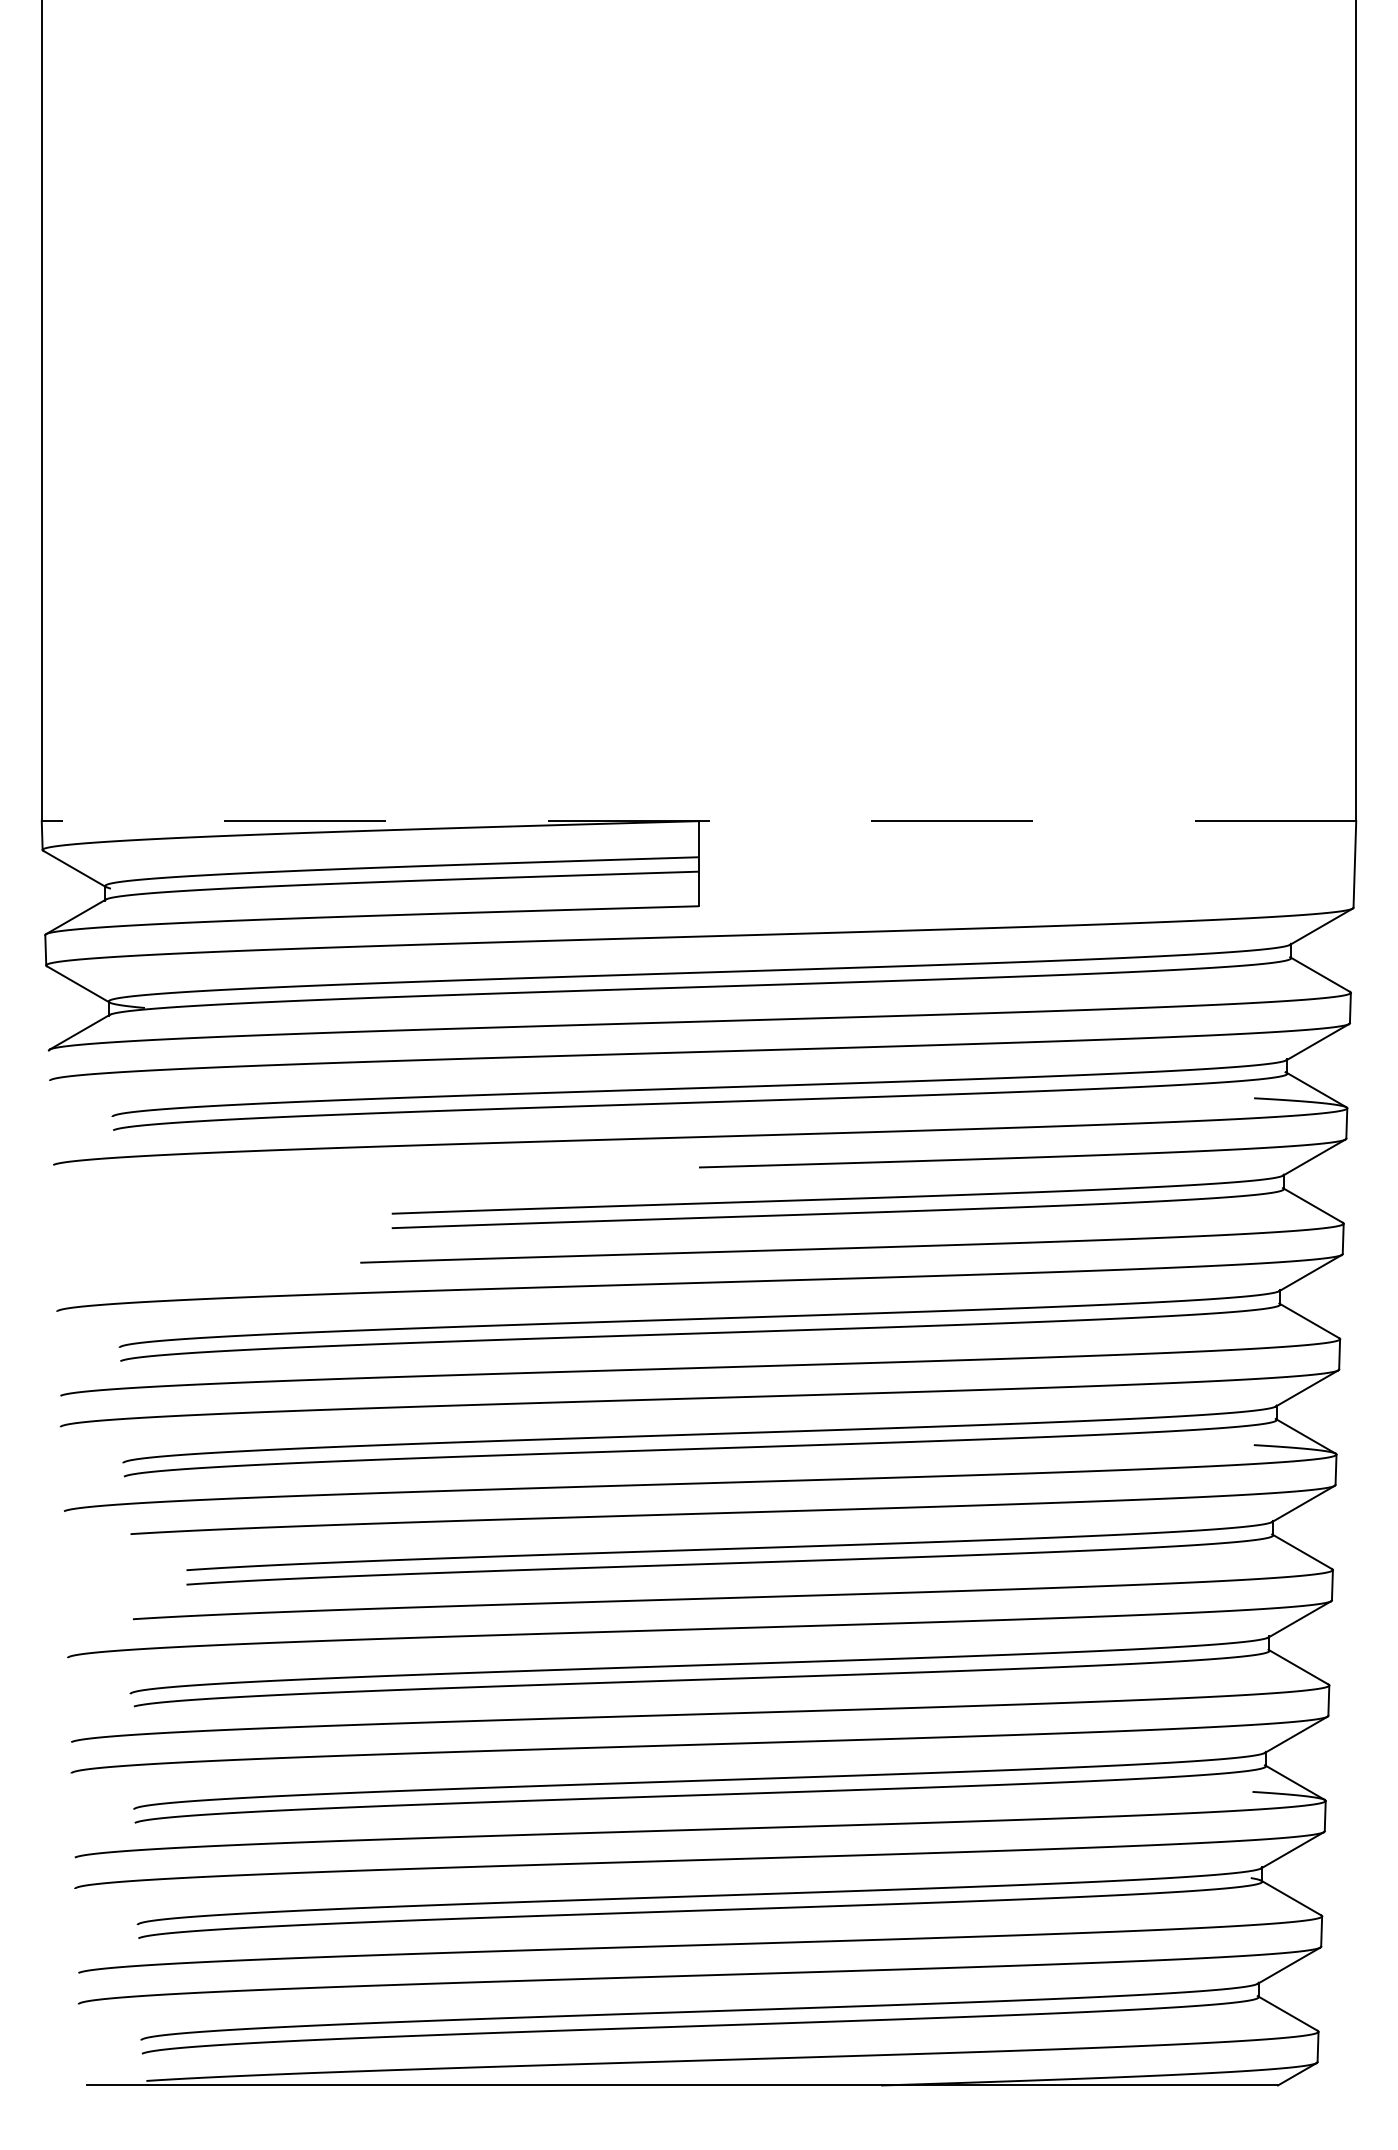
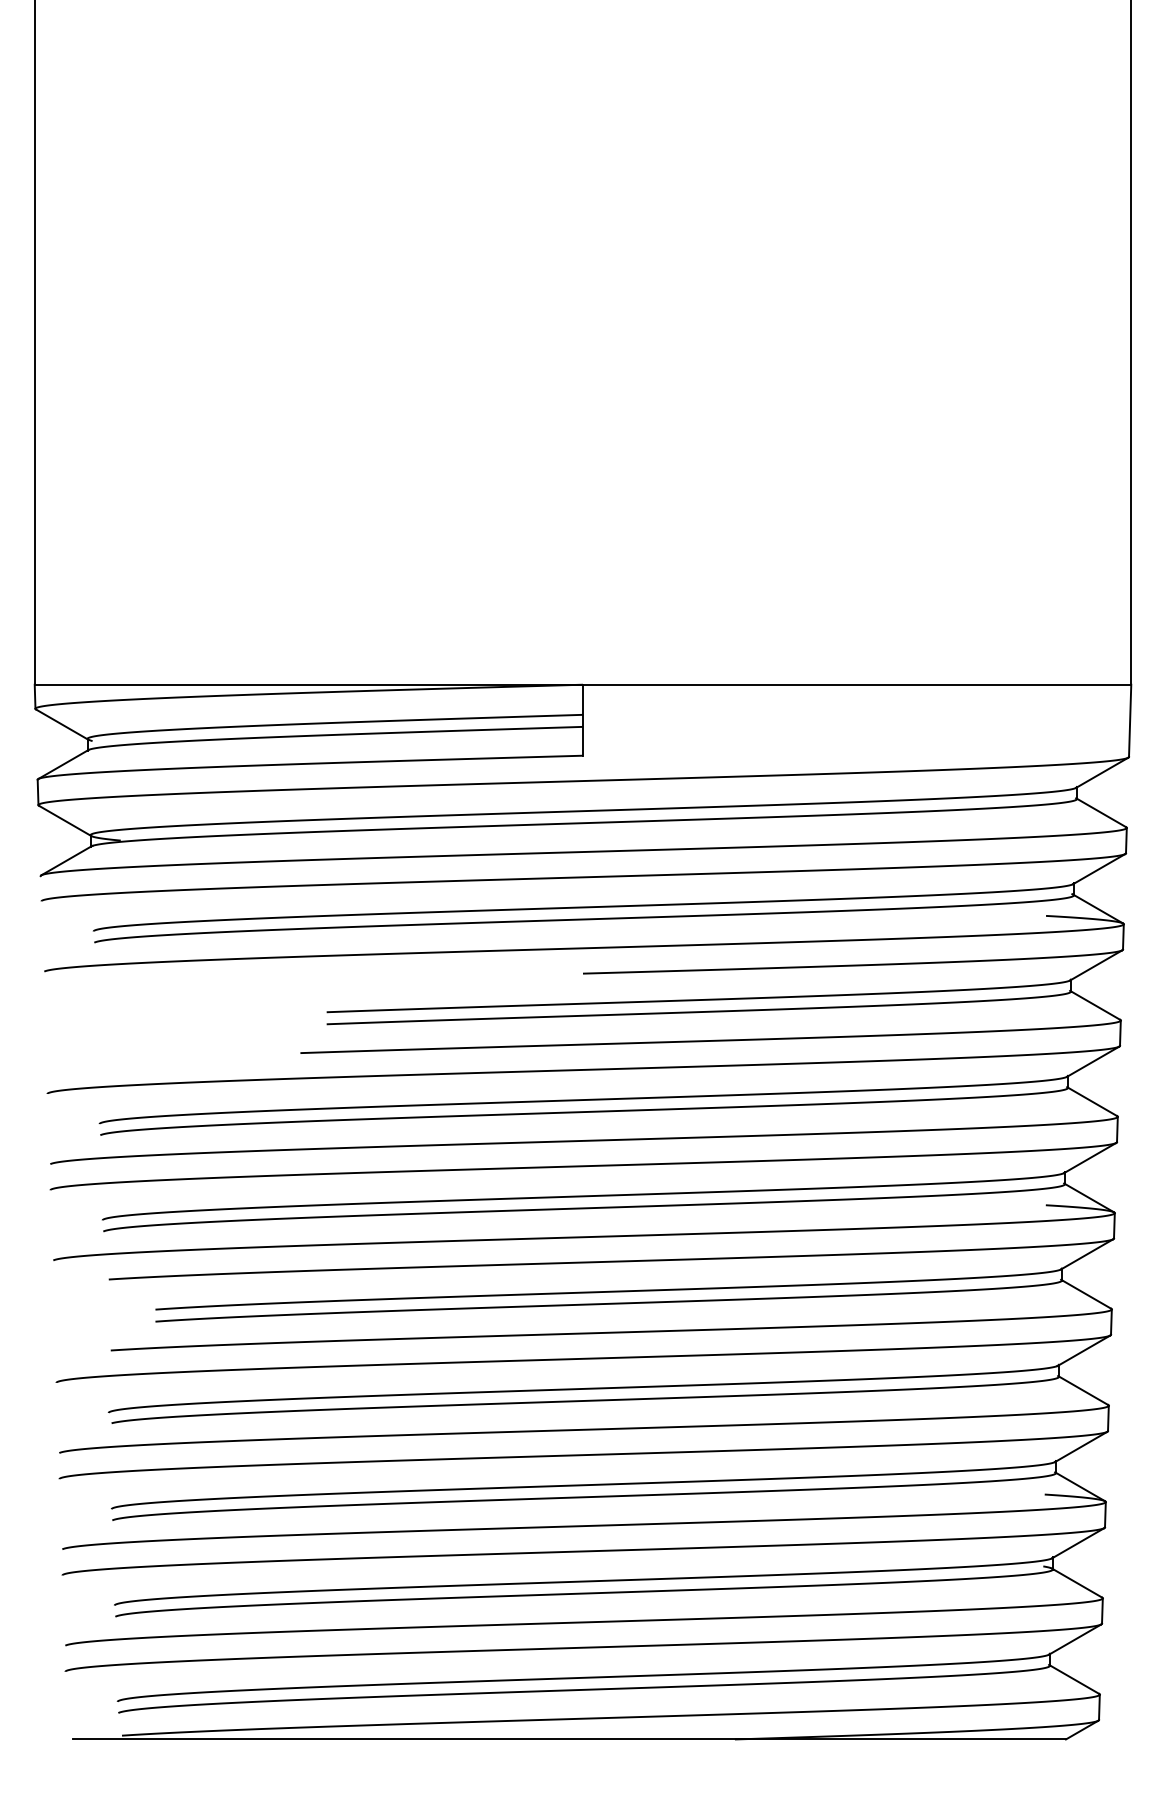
line: (698, 821) -> (582, 685), dashed -> solid

